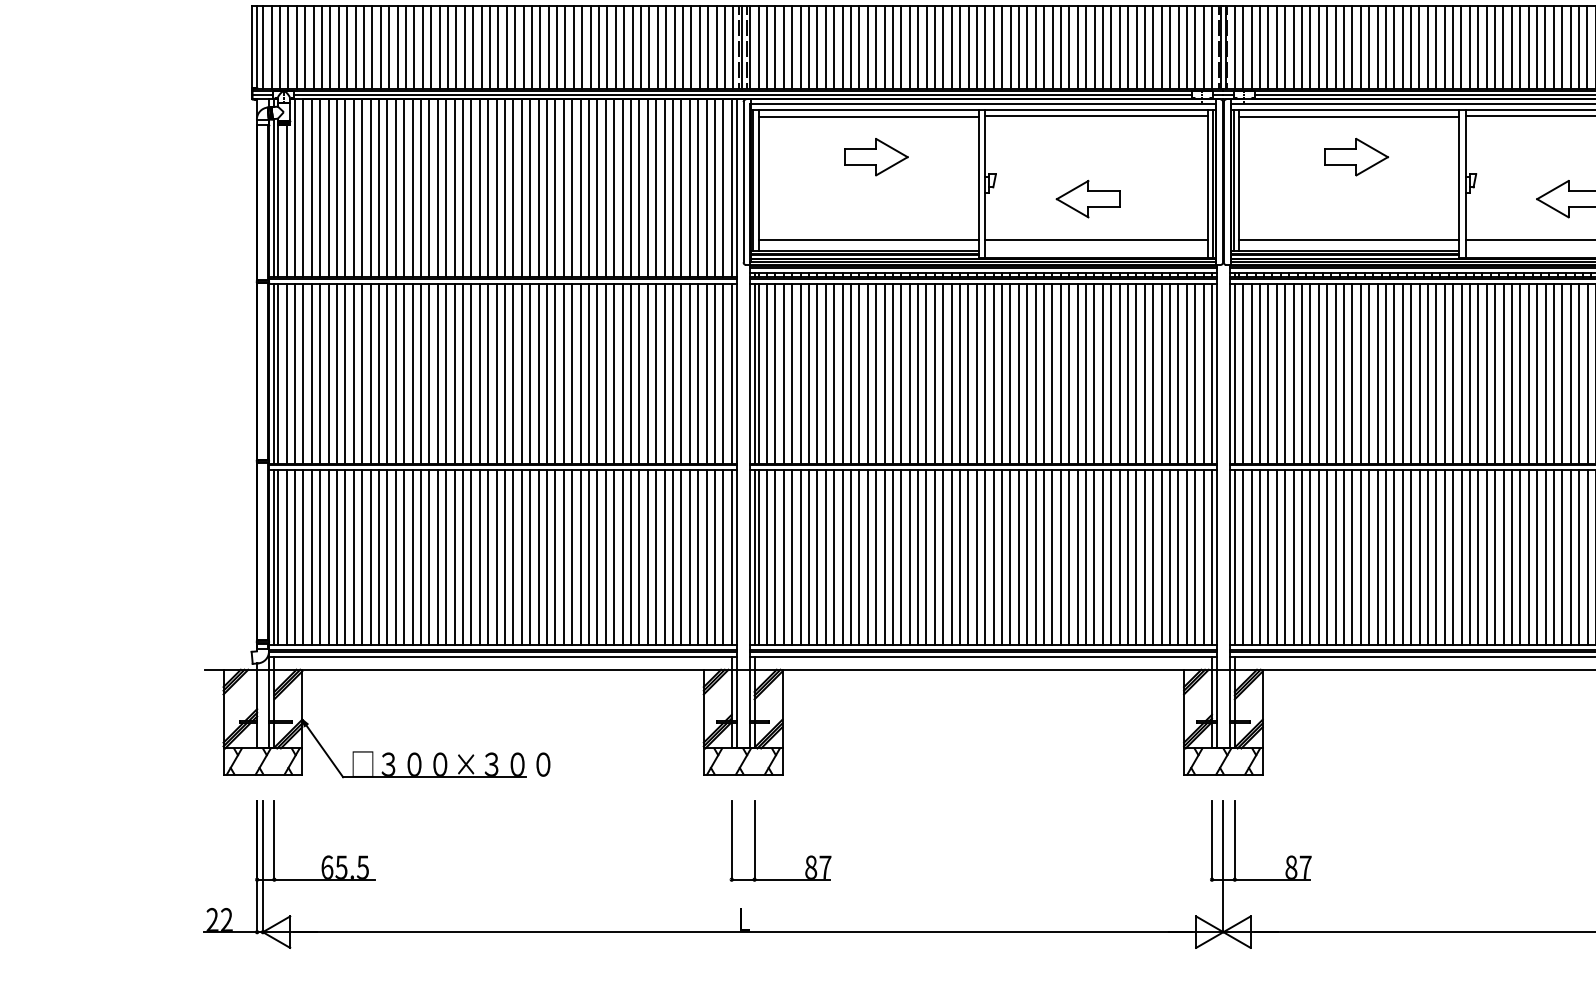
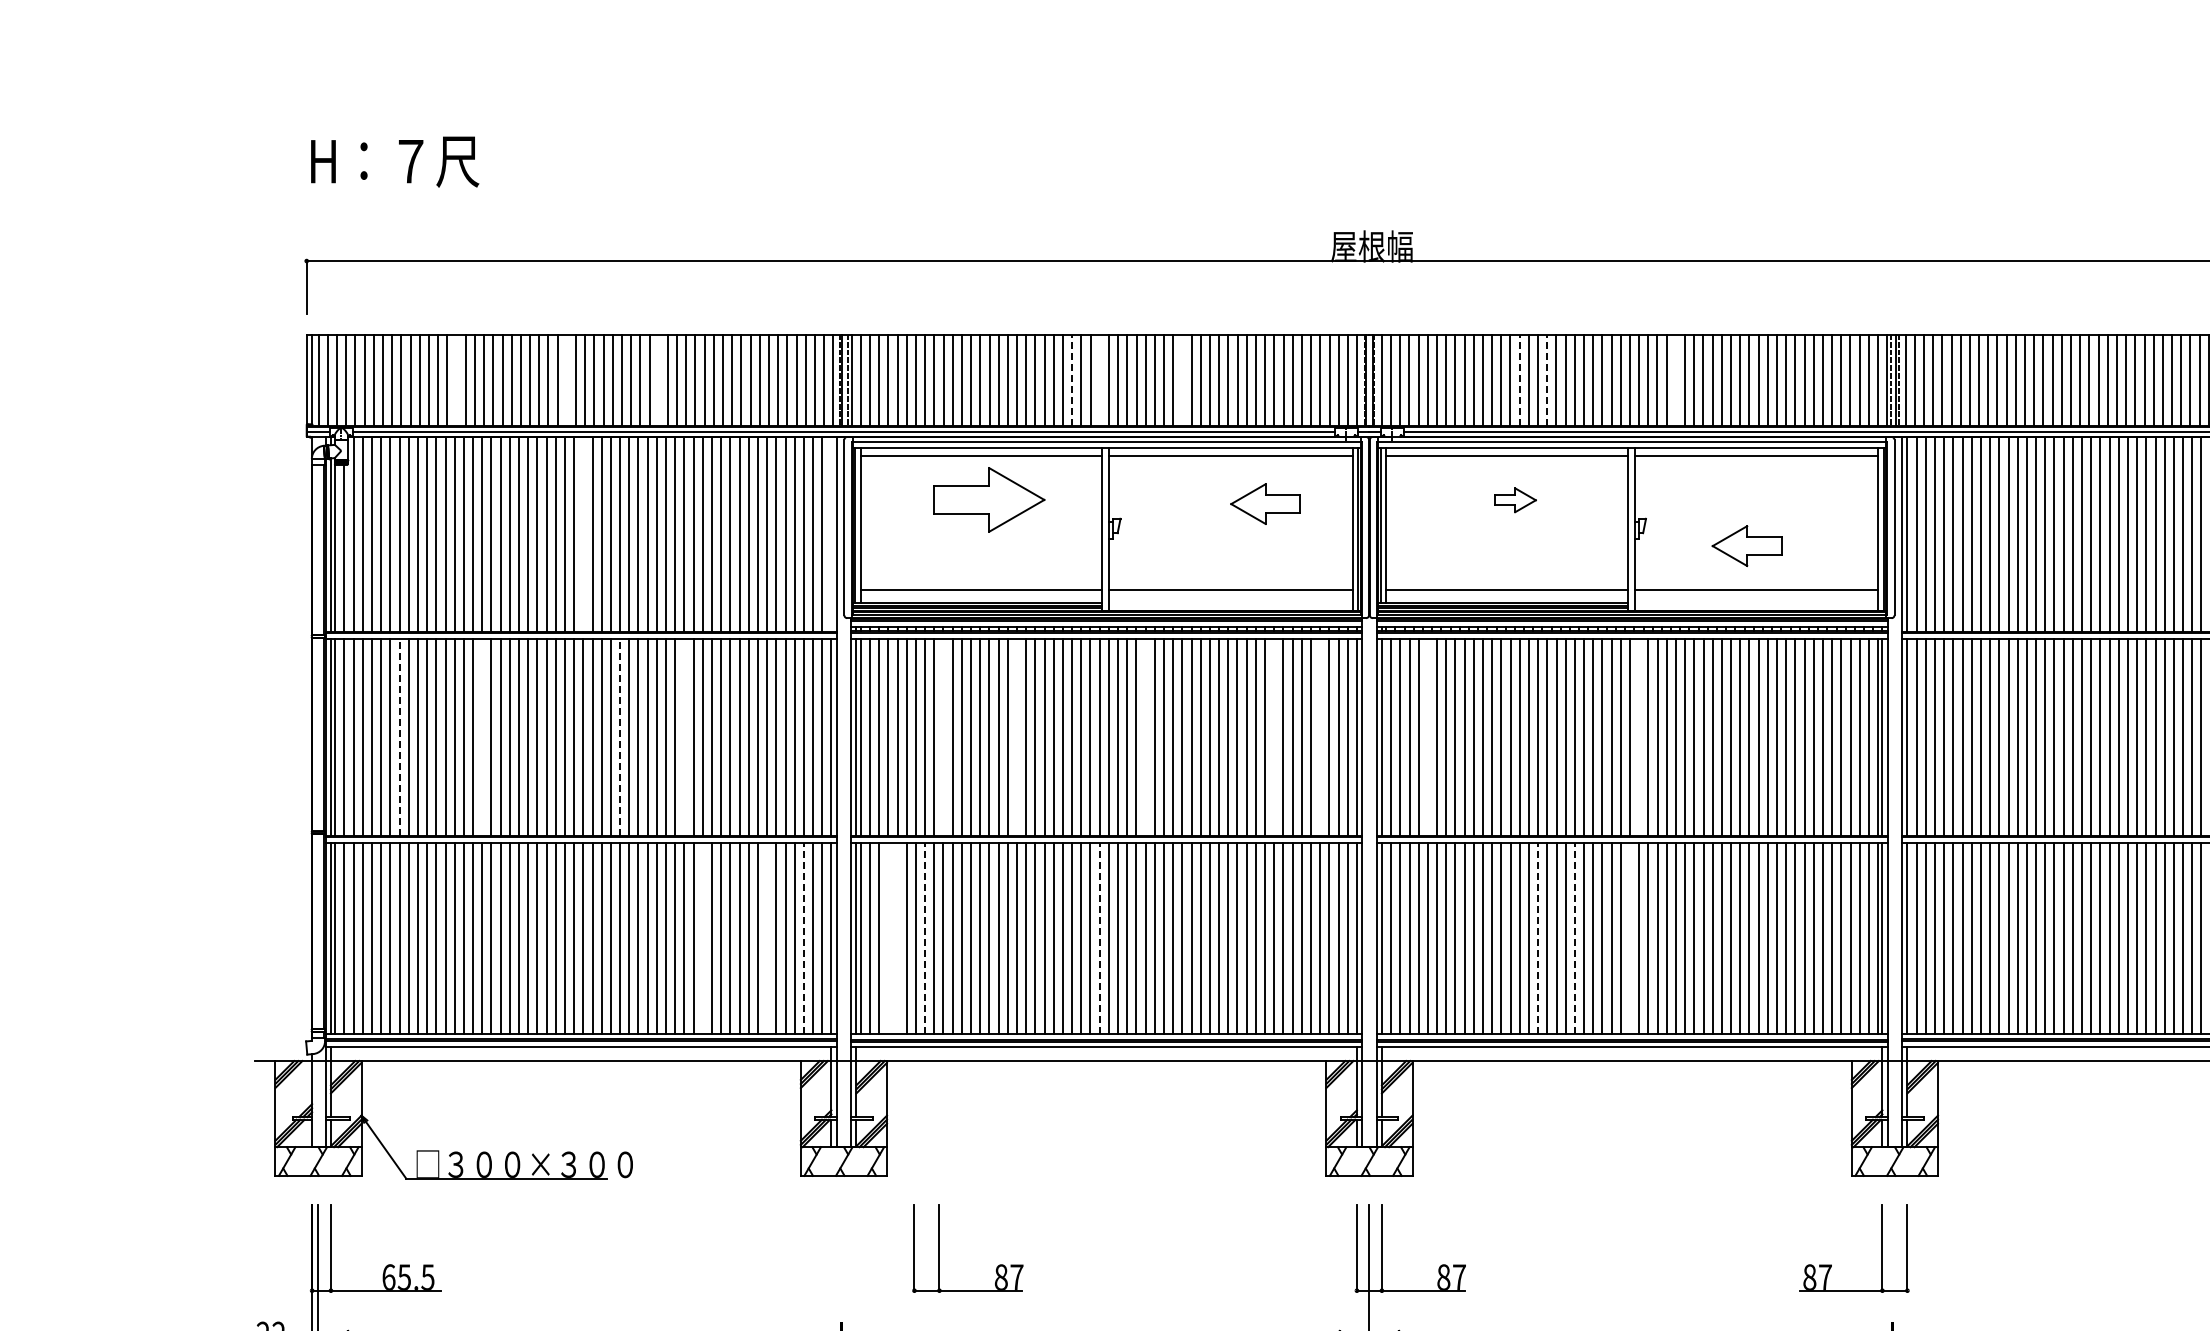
line: (389, 46) -> (456, 379), removed
line: (489, 46) -> (566, 379), removed
line: (573, 46) -> (658, 379), removed
line: (976, 46) -> (1099, 379), removed
line: (1052, 46) -> (1182, 379), removed
line: (1503, 46) -> (1675, 379), removed
line: (952, 47) -> (1072, 380), solid -> dashed
line: (1360, 47) -> (1519, 380), solid -> dashed
line: (1386, 47) -> (1547, 380), solid -> dashed
part: (876, 157) -> (989, 500), size x1.6
part: (1356, 157) -> (1515, 500), size x0.6
line: (505, 187) -> (583, 533), removed
line: (731, 187) -> (831, 533), removed
part: (1088, 198) -> (1265, 503), moved
line: (336, 373) -> (399, 736), solid -> dashed
line: (412, 373) -> (482, 736), removed
line: (538, 373) -> (620, 736), solid -> dashed
line: (597, 373) -> (684, 736), removed
line: (834, 373) -> (943, 736), removed
line: (900, 373) -> (1016, 736), removed
line: (1018, 373) -> (1145, 736), removed
line: (1136, 373) -> (1274, 736), removed
line: (1178, 373) -> (1320, 736), removed
line: (1276, 373) -> (1427, 736), removed
line: (1470, 373) -> (1639, 736), removed
line: (613, 556) -> (702, 937), removed
line: (673, 556) -> (767, 937), removed
line: (706, 556) -> (803, 937), solid -> dashed
line: (783, 556) -> (888, 937), removed
line: (792, 556) -> (897, 937), removed
line: (817, 556) -> (925, 937), solid -> dashed
line: (976, 556) -> (1099, 937), solid -> dashed
line: (1377, 556) -> (1538, 937), solid -> dashed
line: (1410, 556) -> (1574, 937), solid -> dashed
line: (1462, 556) -> (1630, 937), removed
part: (754, 841) -> (939, 1248), moved

